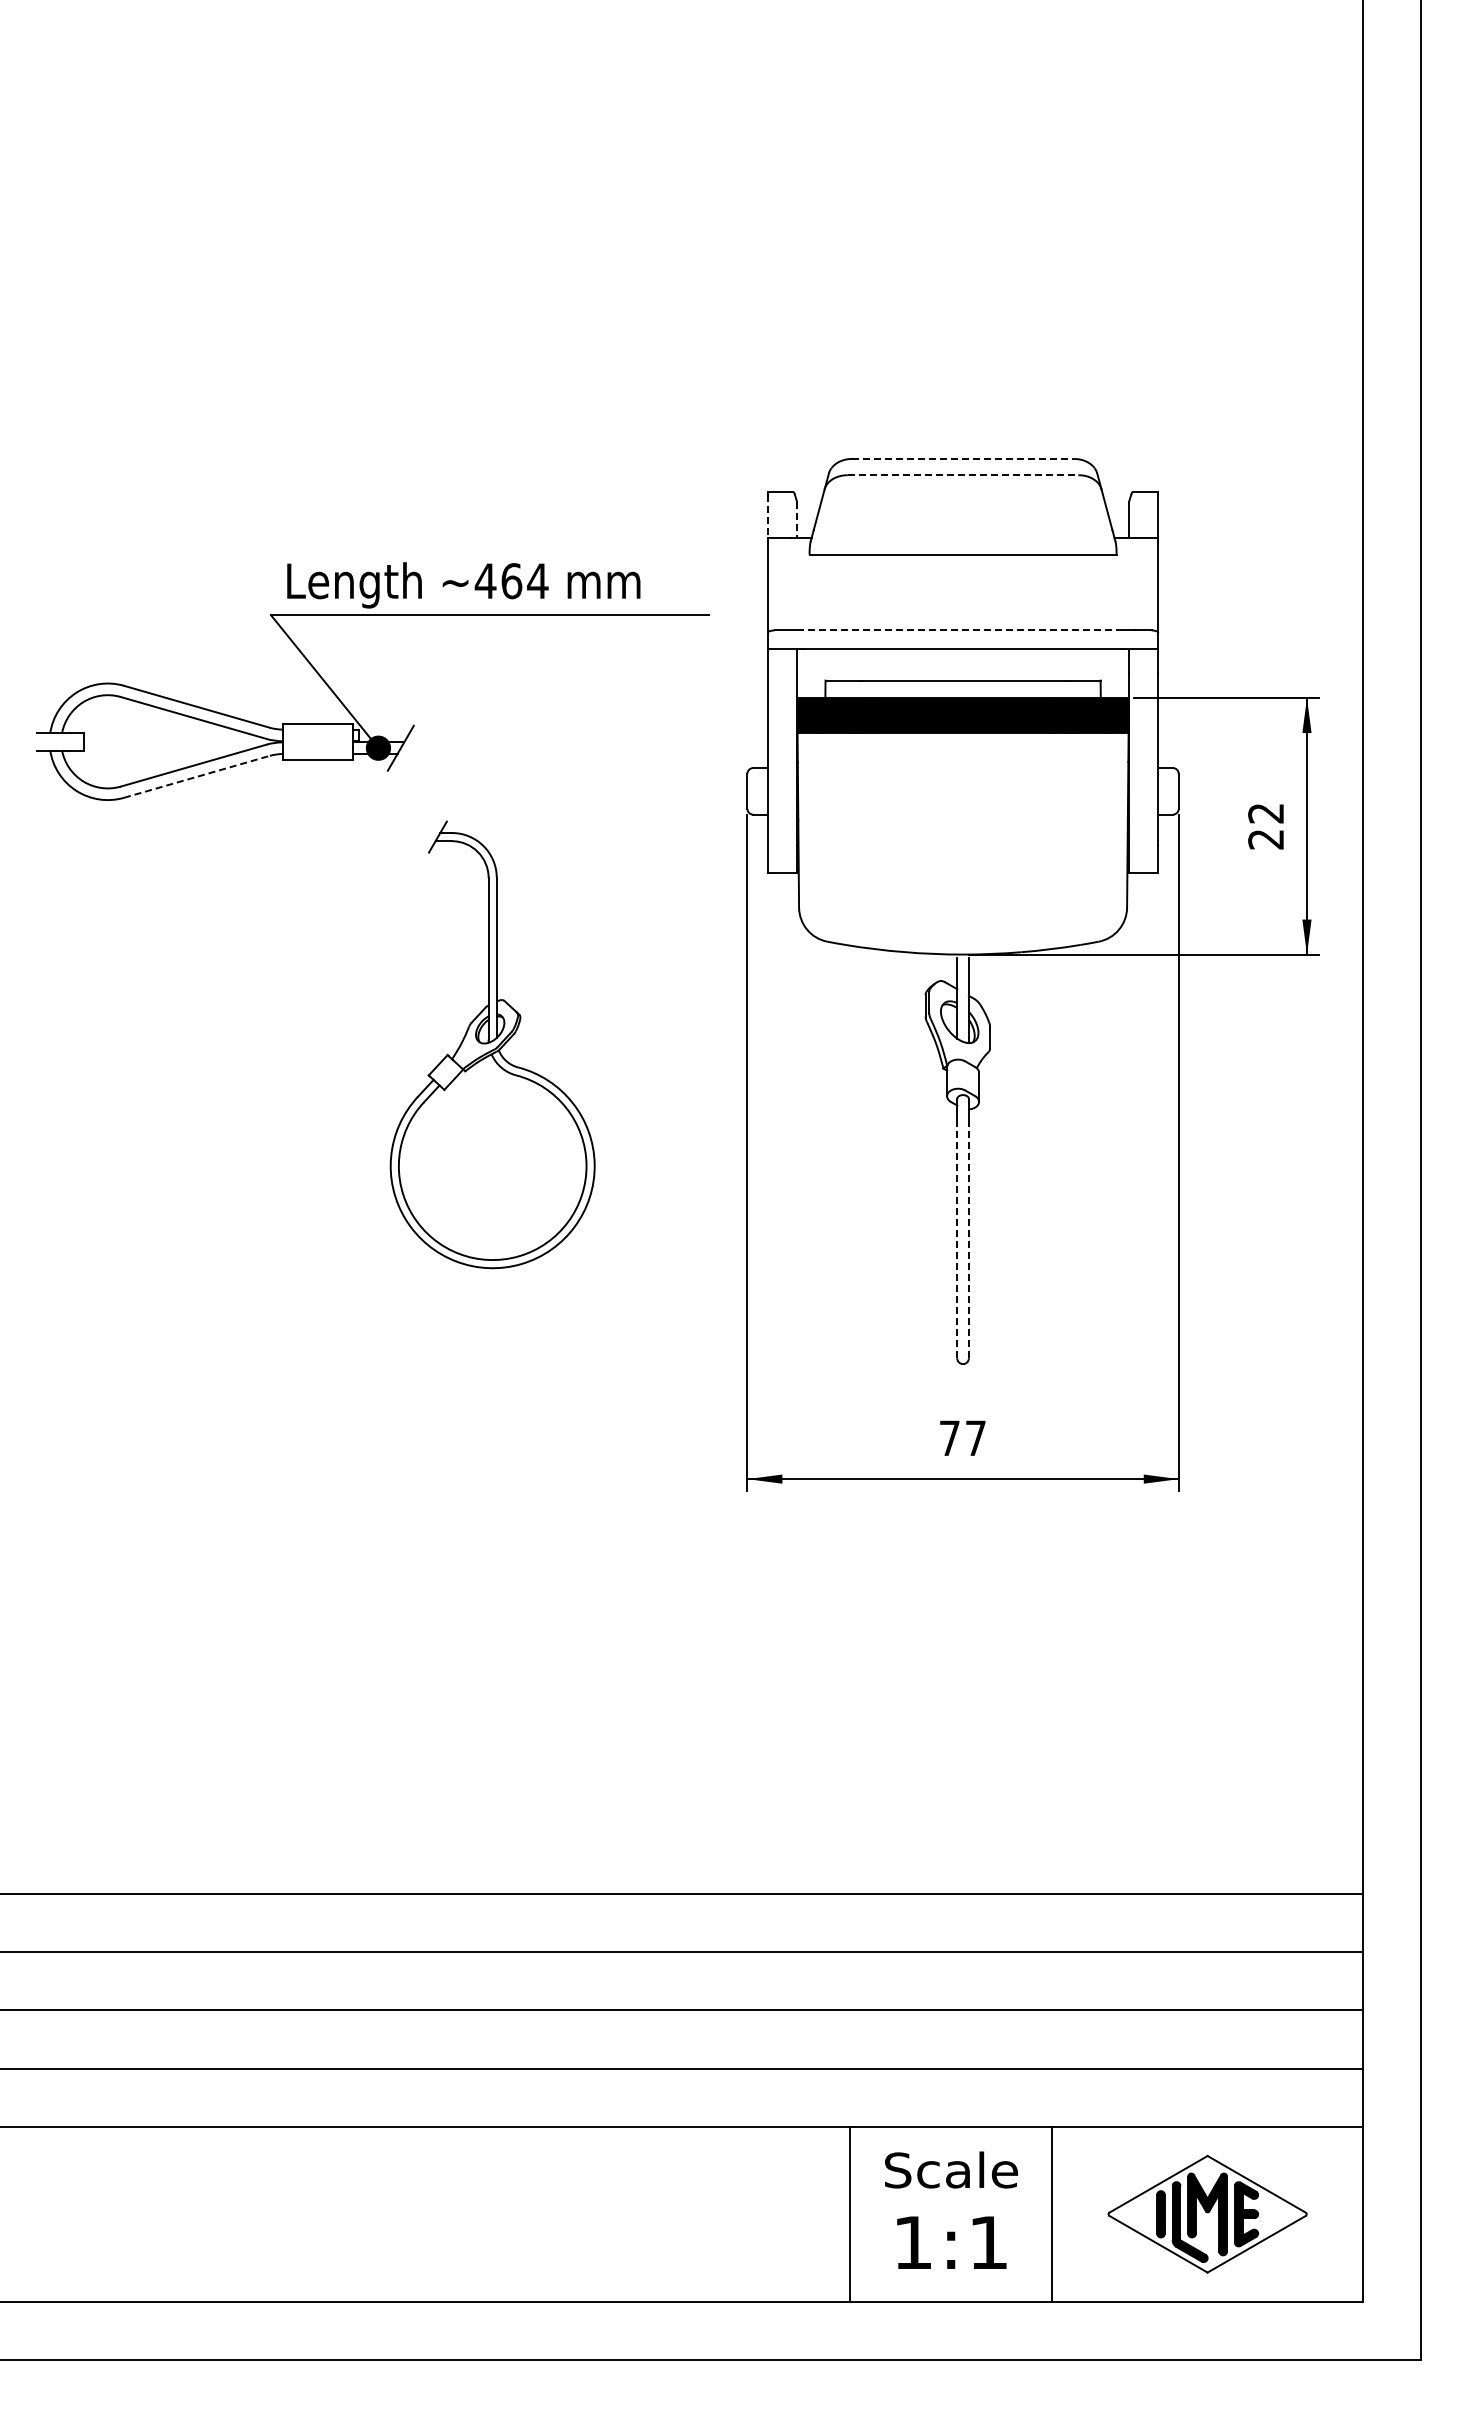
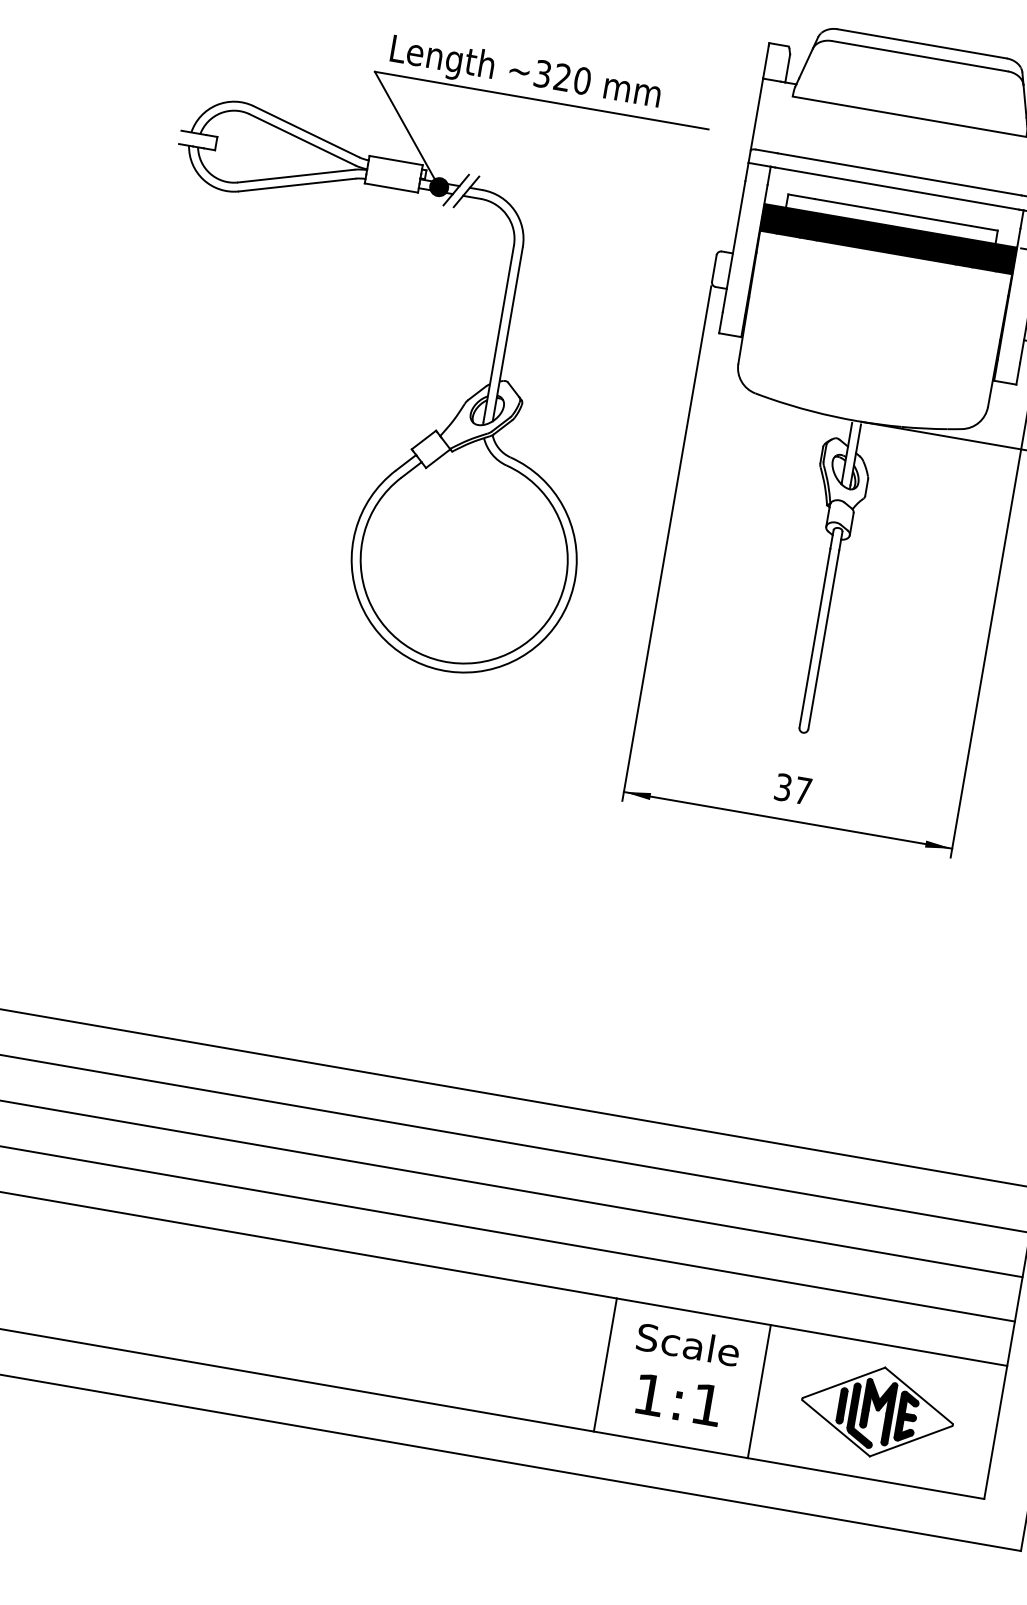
line: (963, 458) -> (922, 43), dashed -> solid
line: (963, 475) -> (920, 56), dashed -> solid
line: (767, 516) -> (765, 61), dashed -> solid
line: (796, 520) -> (787, 68), dashed -> solid
text: (511, 581) -> (562, 77), ~464 -> ~320
line: (962, 630) -> (899, 174), dashed -> solid
line: (196, 776) -> (296, 184), dashed -> solid
part: (492, 1044) -> (487, 427), size x1.43
line: (957, 1240) -> (815, 637), dashed -> solid
line: (968, 1240) -> (823, 639), dashed -> solid
text: (949, 1438) -> (783, 787), 77 -> 37

